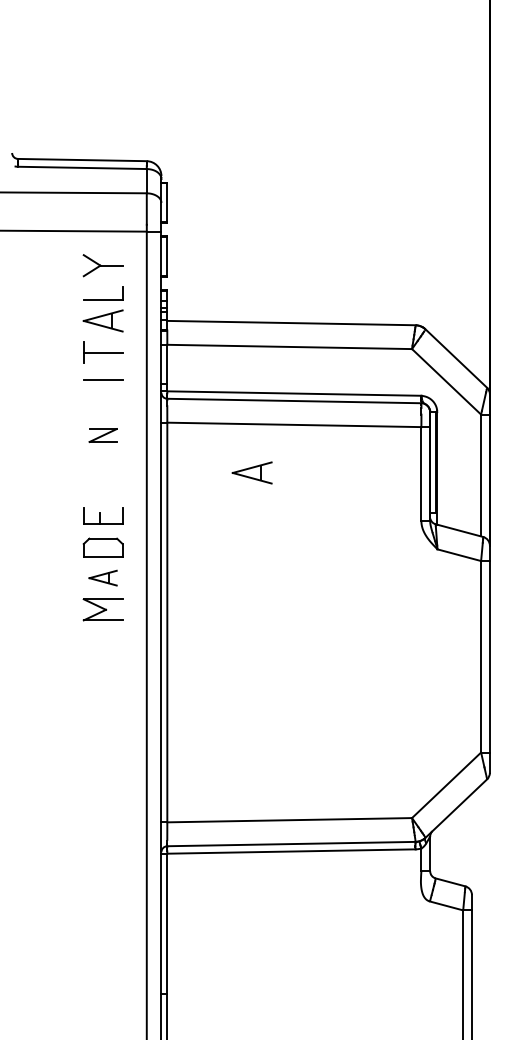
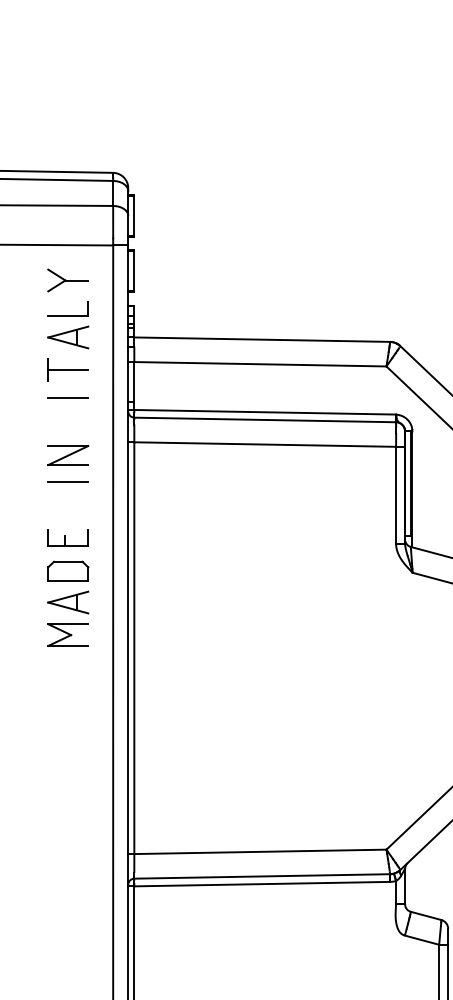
part: (102, 435) -> (67, 455), size x1.43
line: (102, 461) -> (67, 482), added
part: (251, 472) -> (221, 493), removed
part: (102, 577) -> (67, 601), size x1.43

